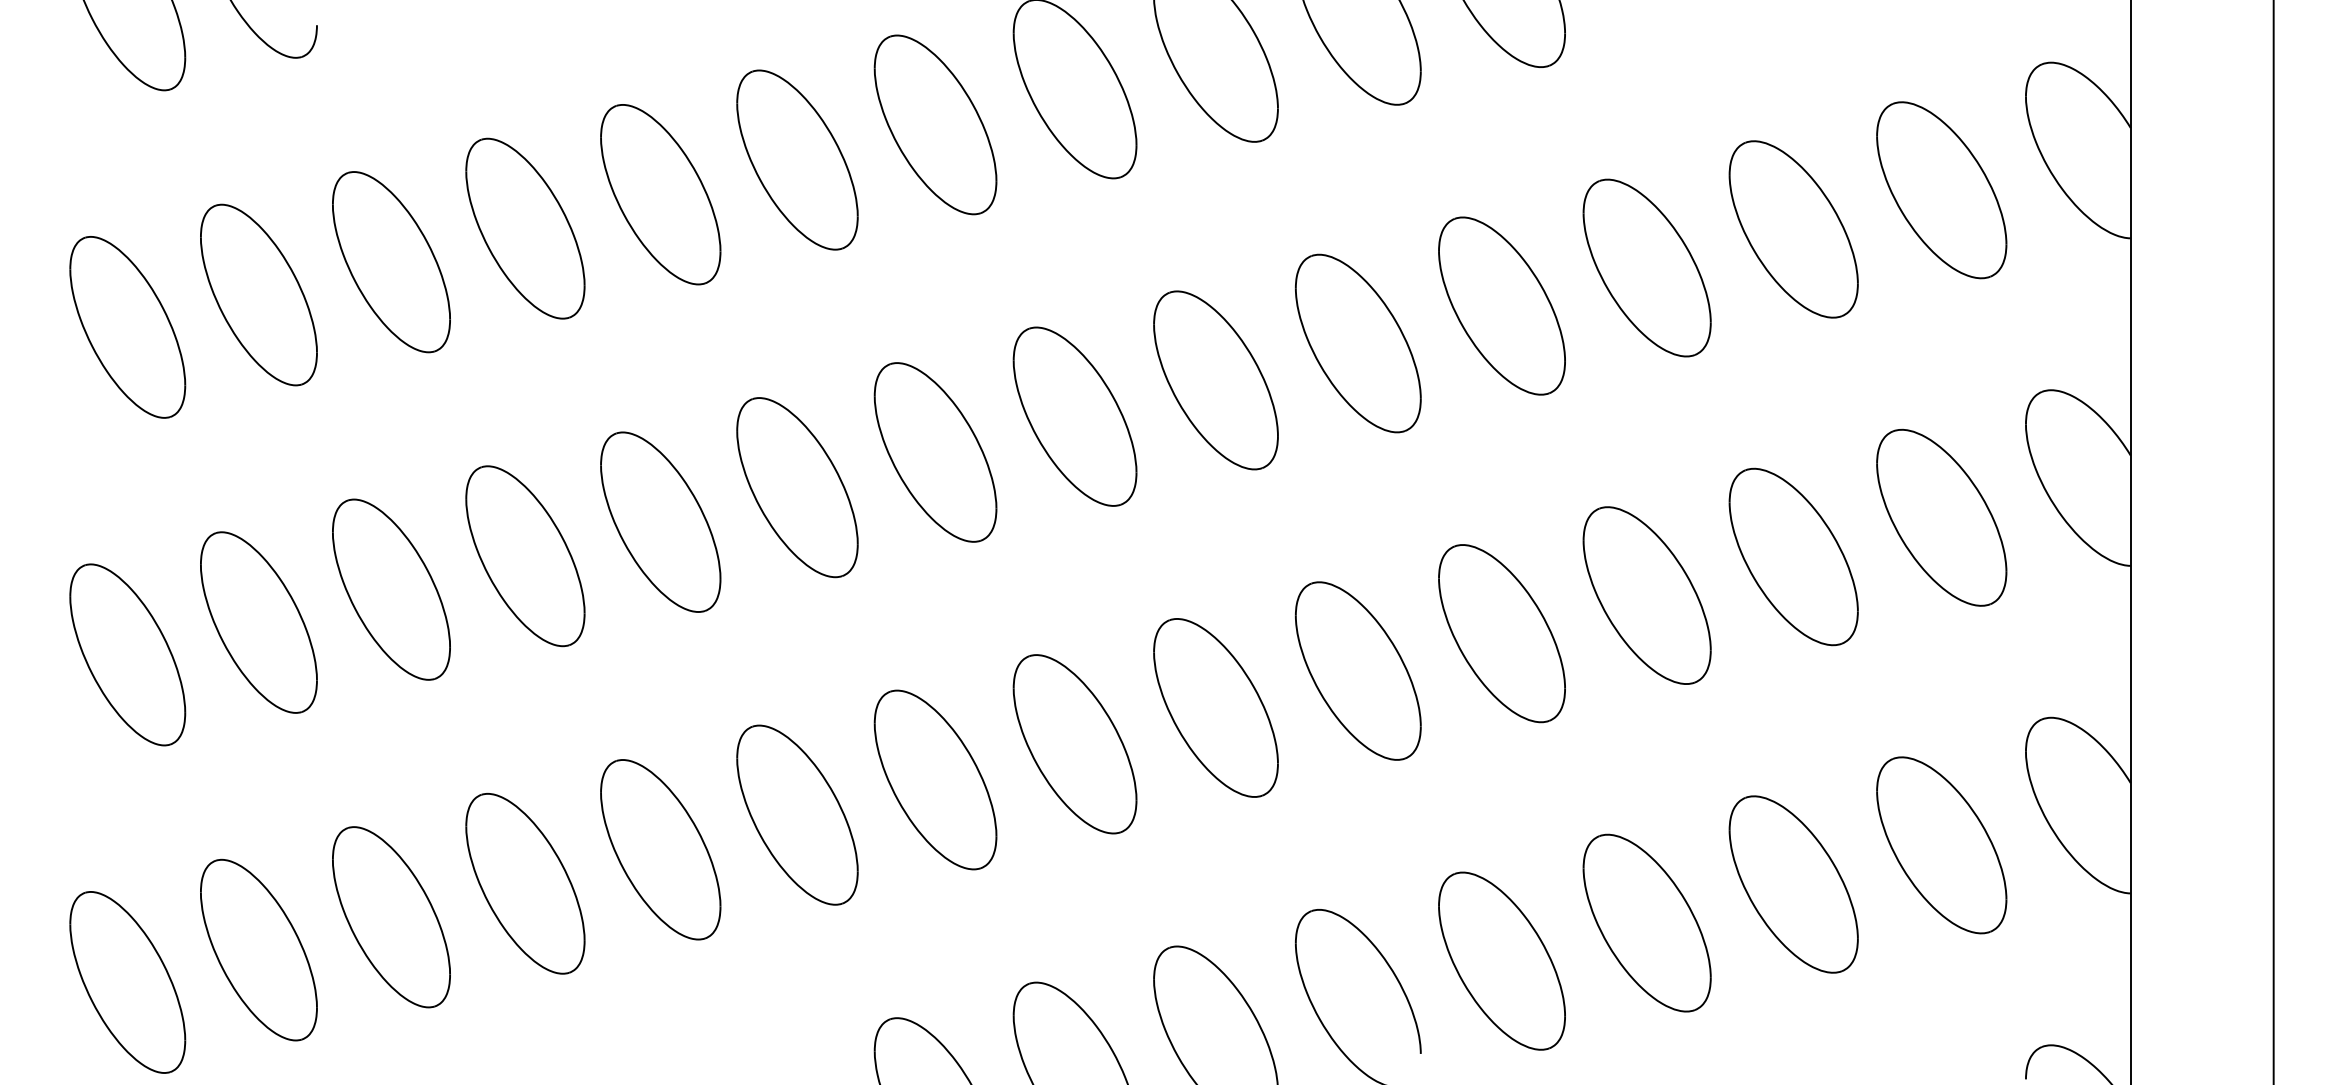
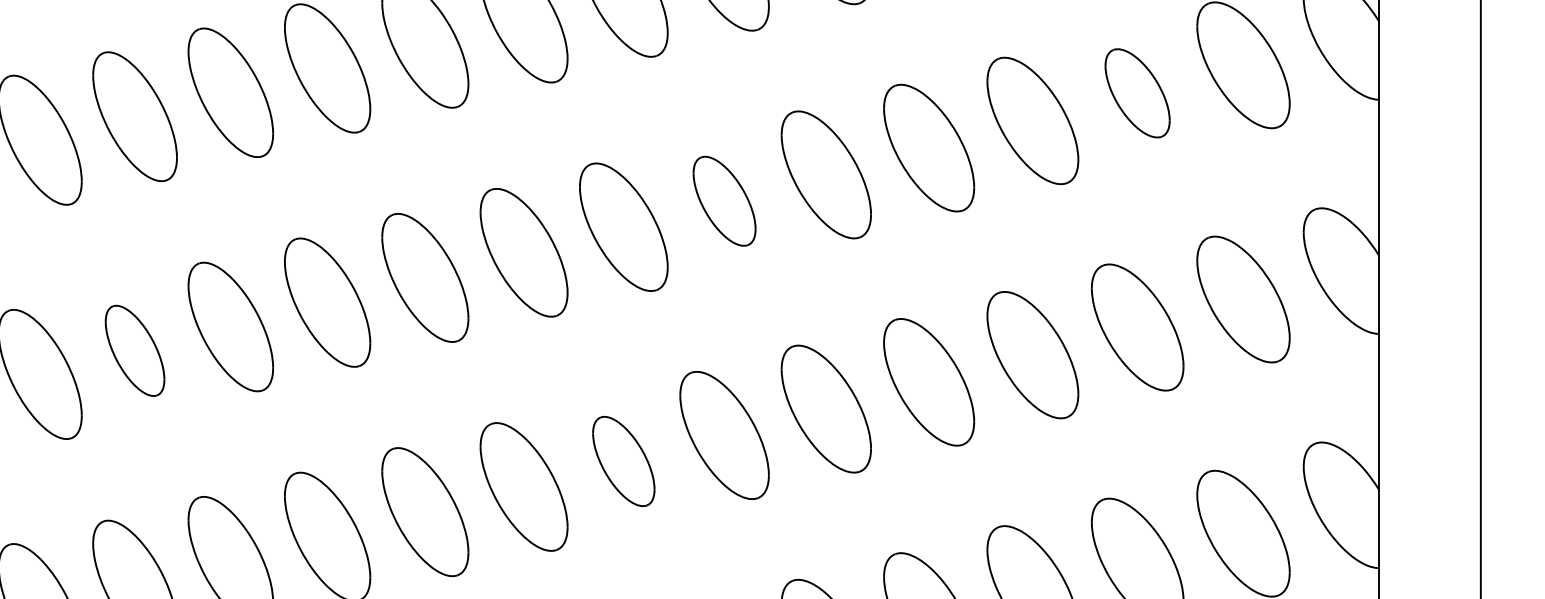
part: (1793, 229) -> (1137, 93), size x0.7
part: (1215, 380) -> (724, 201), size x0.7
part: (391, 589) -> (135, 350), size x0.7
part: (1074, 744) -> (623, 461), size x0.7

